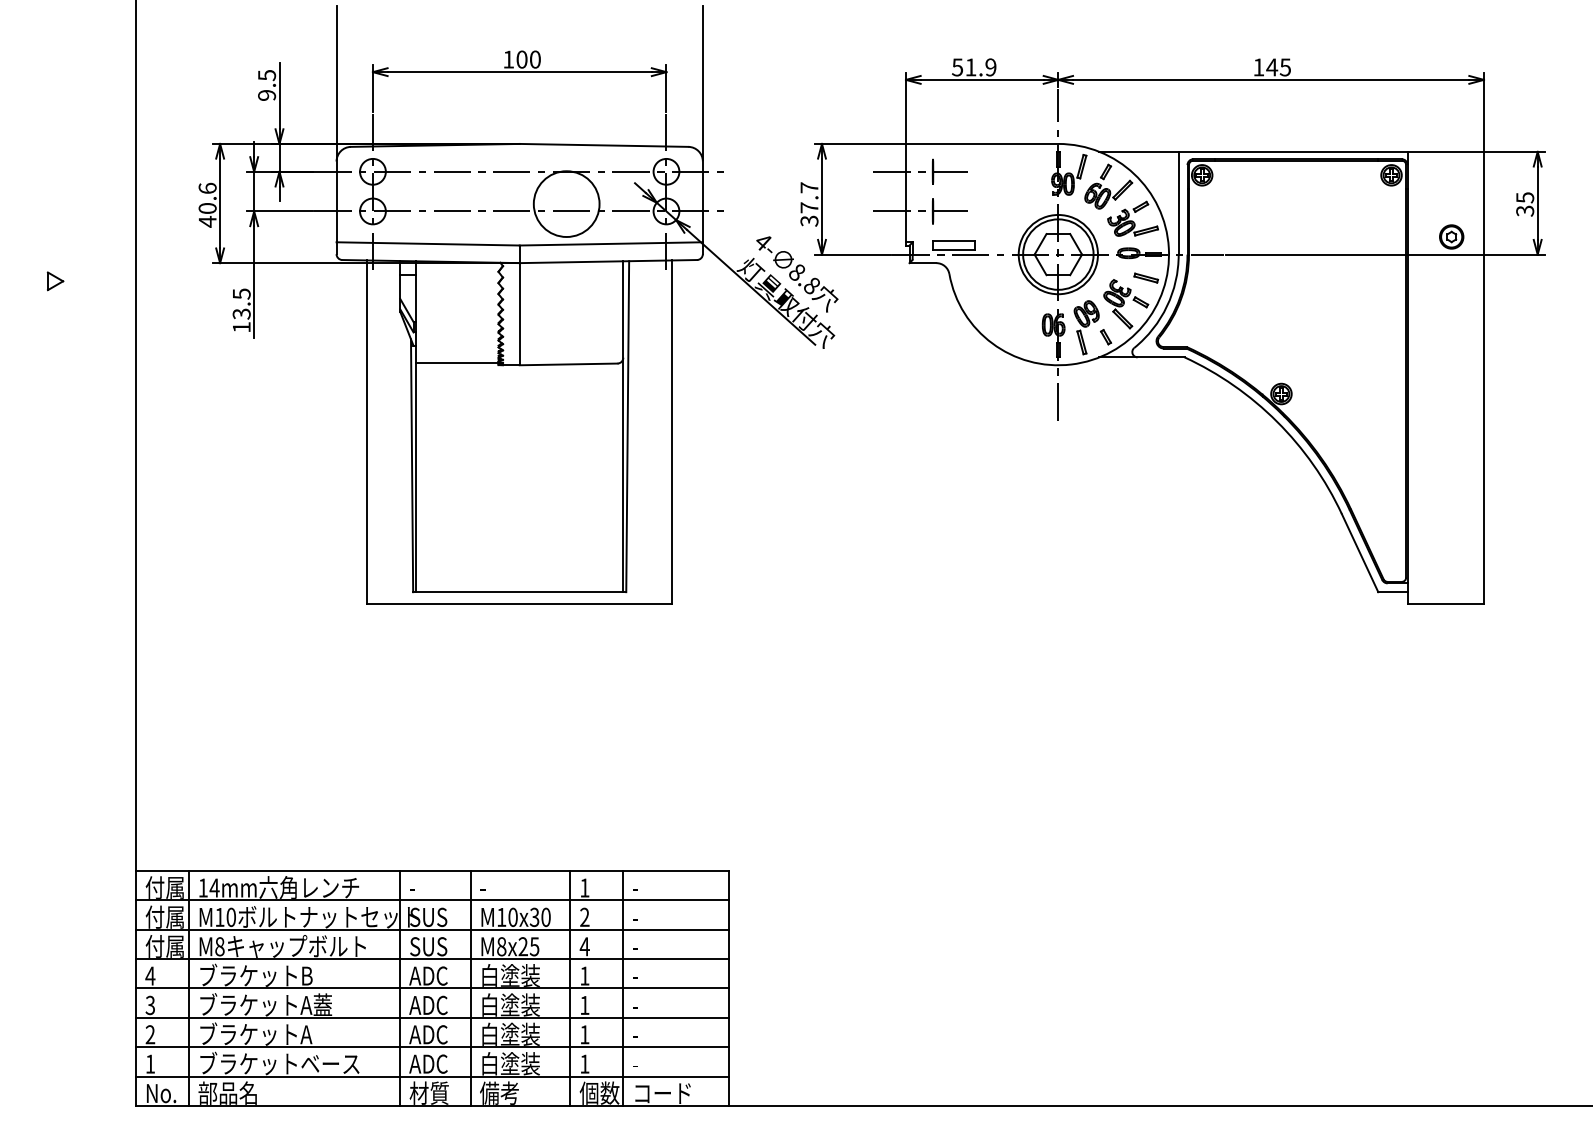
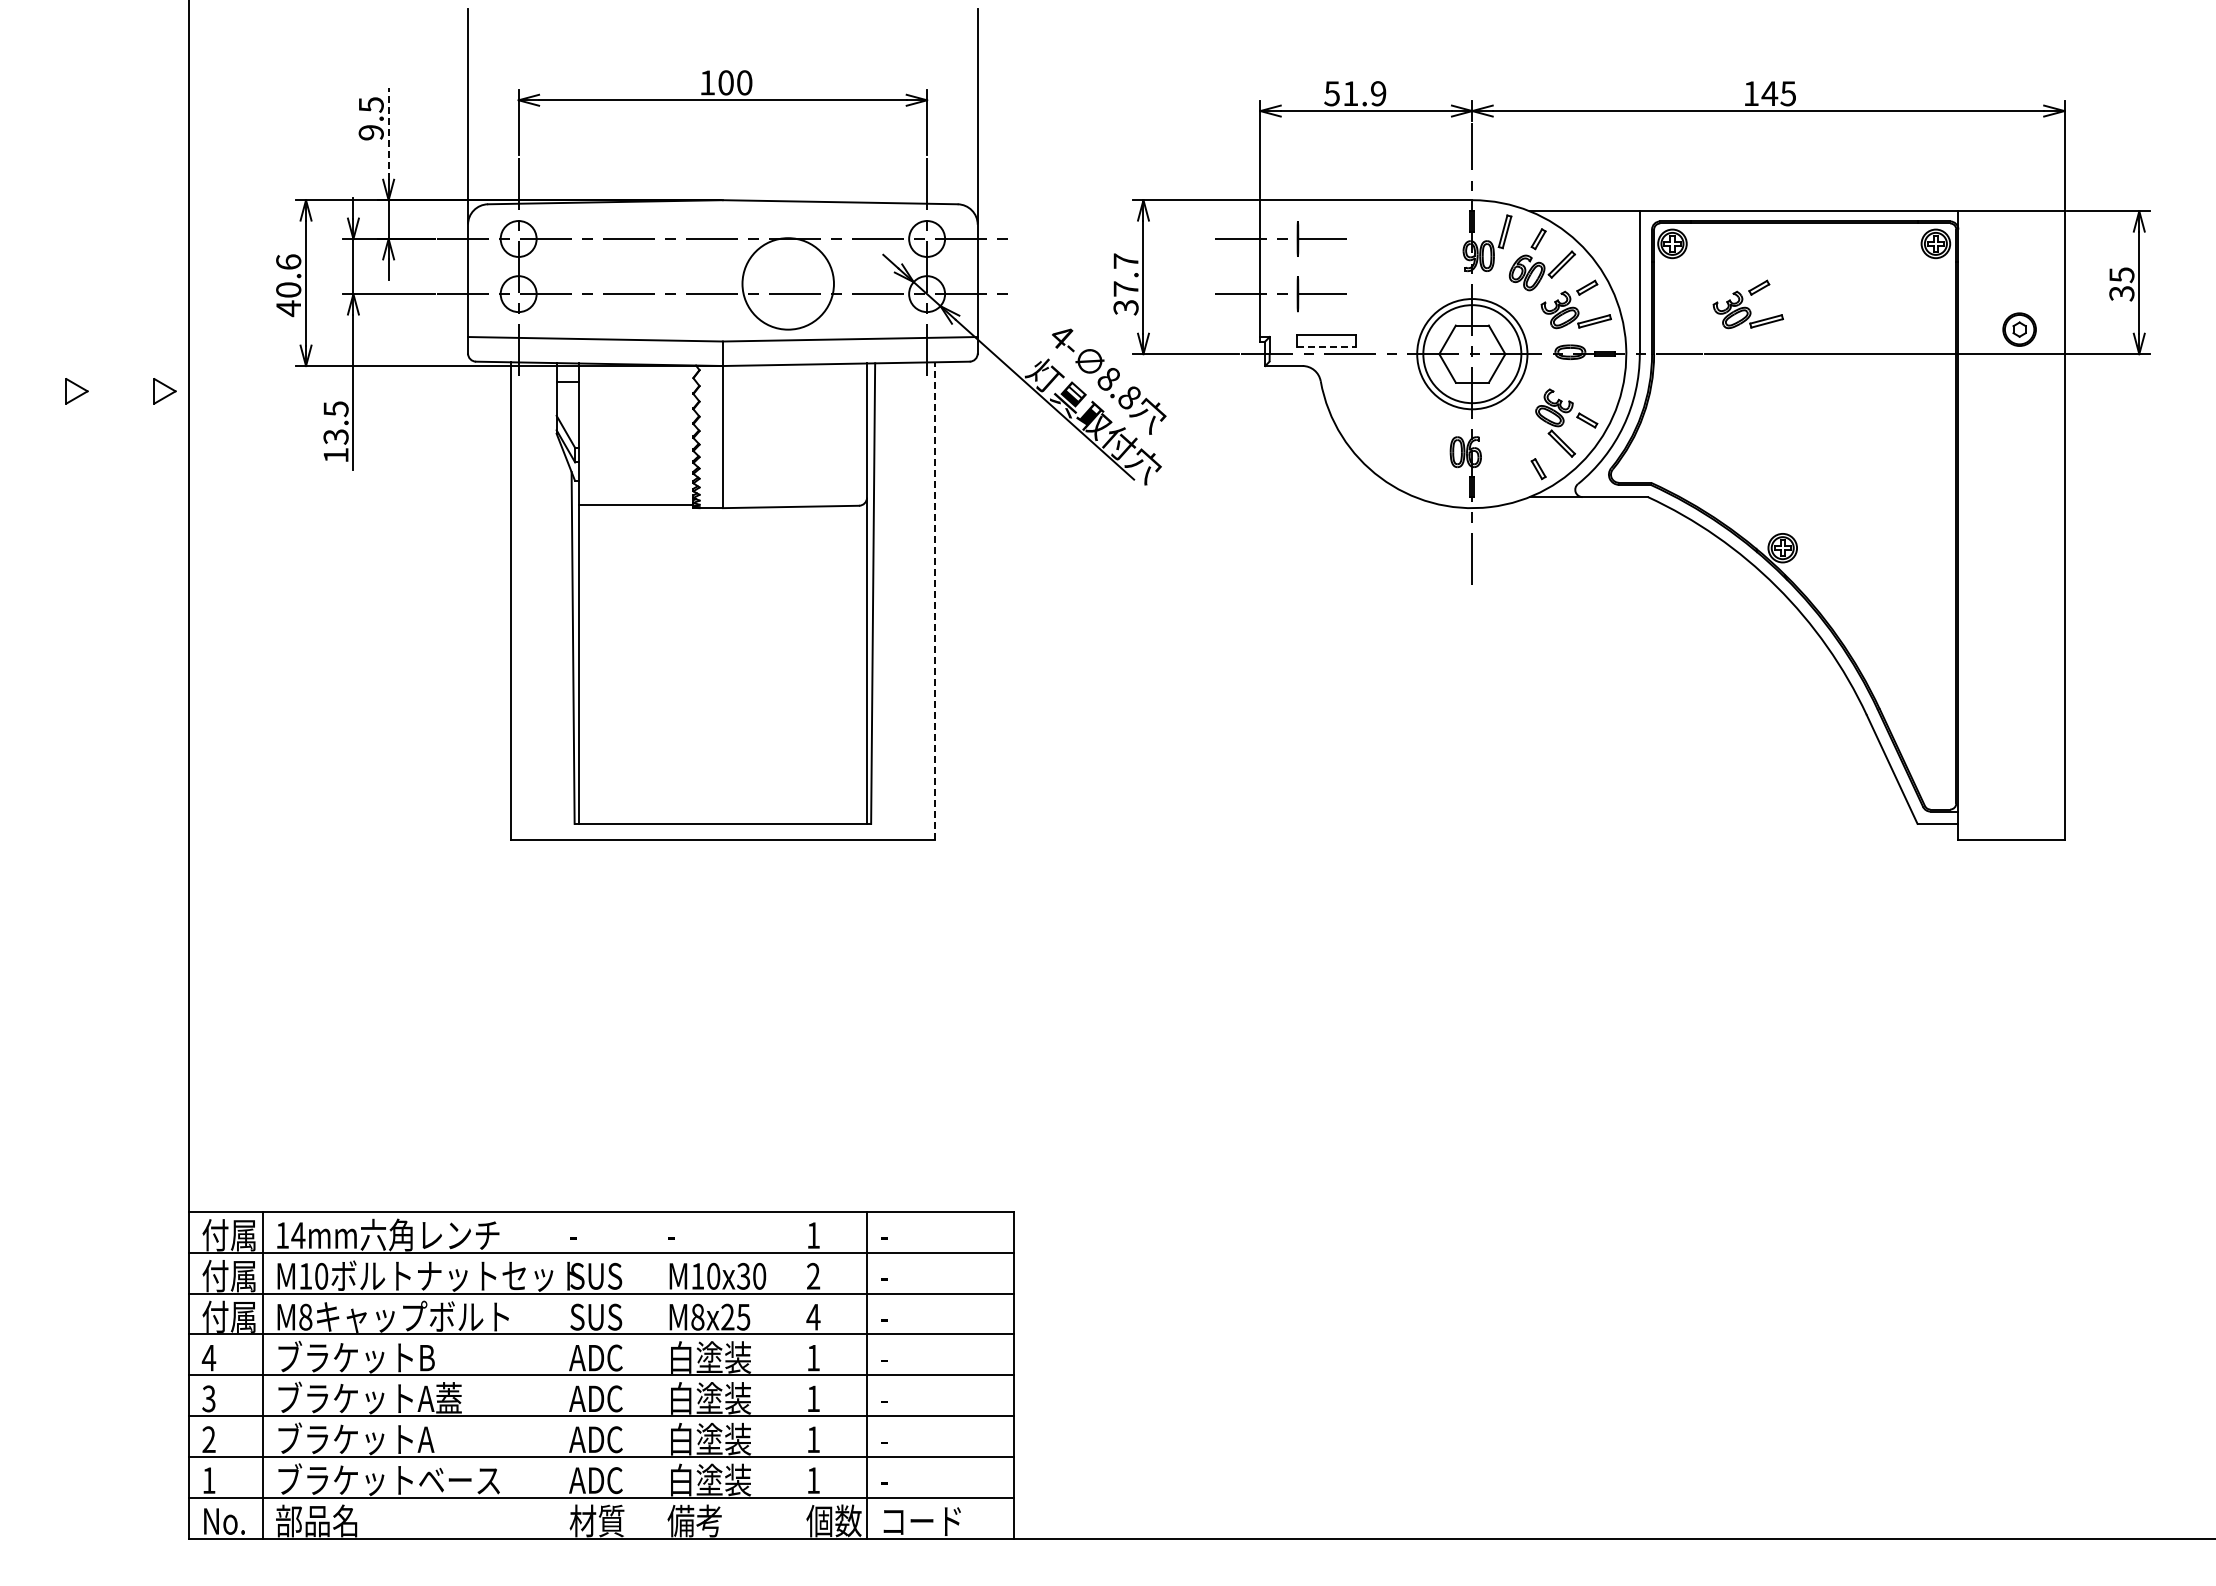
line: (279, 96) -> (388, 133), solid -> dashed
part: (1256, 218) -> (1747, 304), added
line: (954, 249) -> (1327, 347), solid -> dashed
part: (1146, 277) -> (1594, 386), removed
part: (118, 281) -> (164, 391), added
part: (1086, 327) -> (1511, 455), removed
line: (672, 432) -> (935, 601), solid -> dashed
line: (400, 987) -> (556, 1374), removed
line: (470, 987) -> (654, 1374), removed
line: (570, 987) -> (793, 1374), removed

